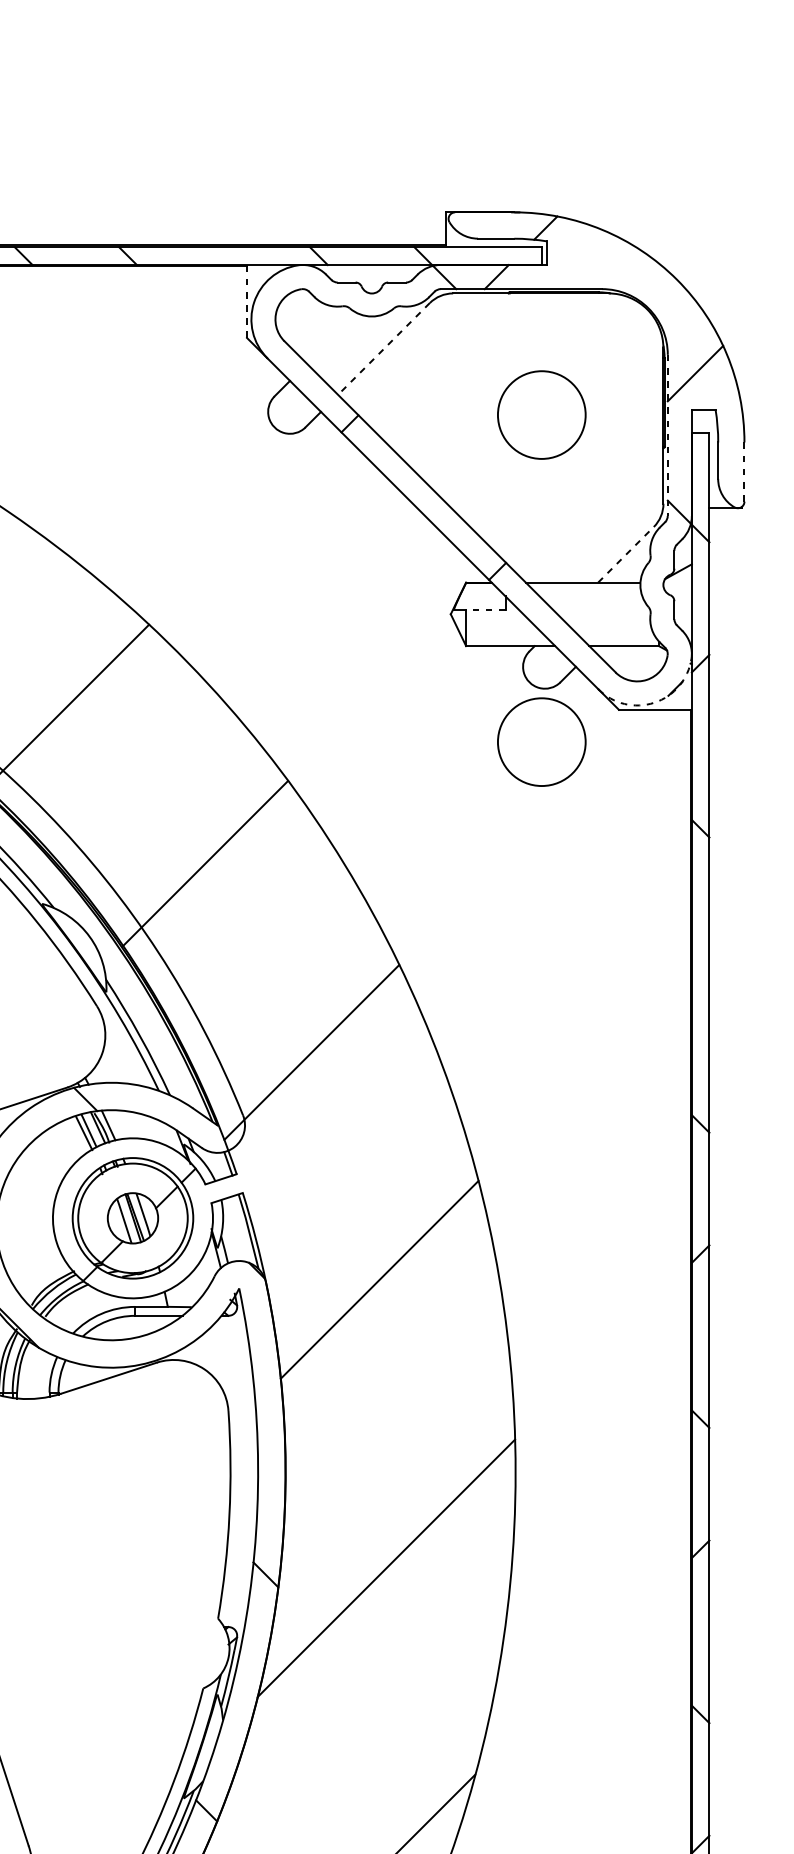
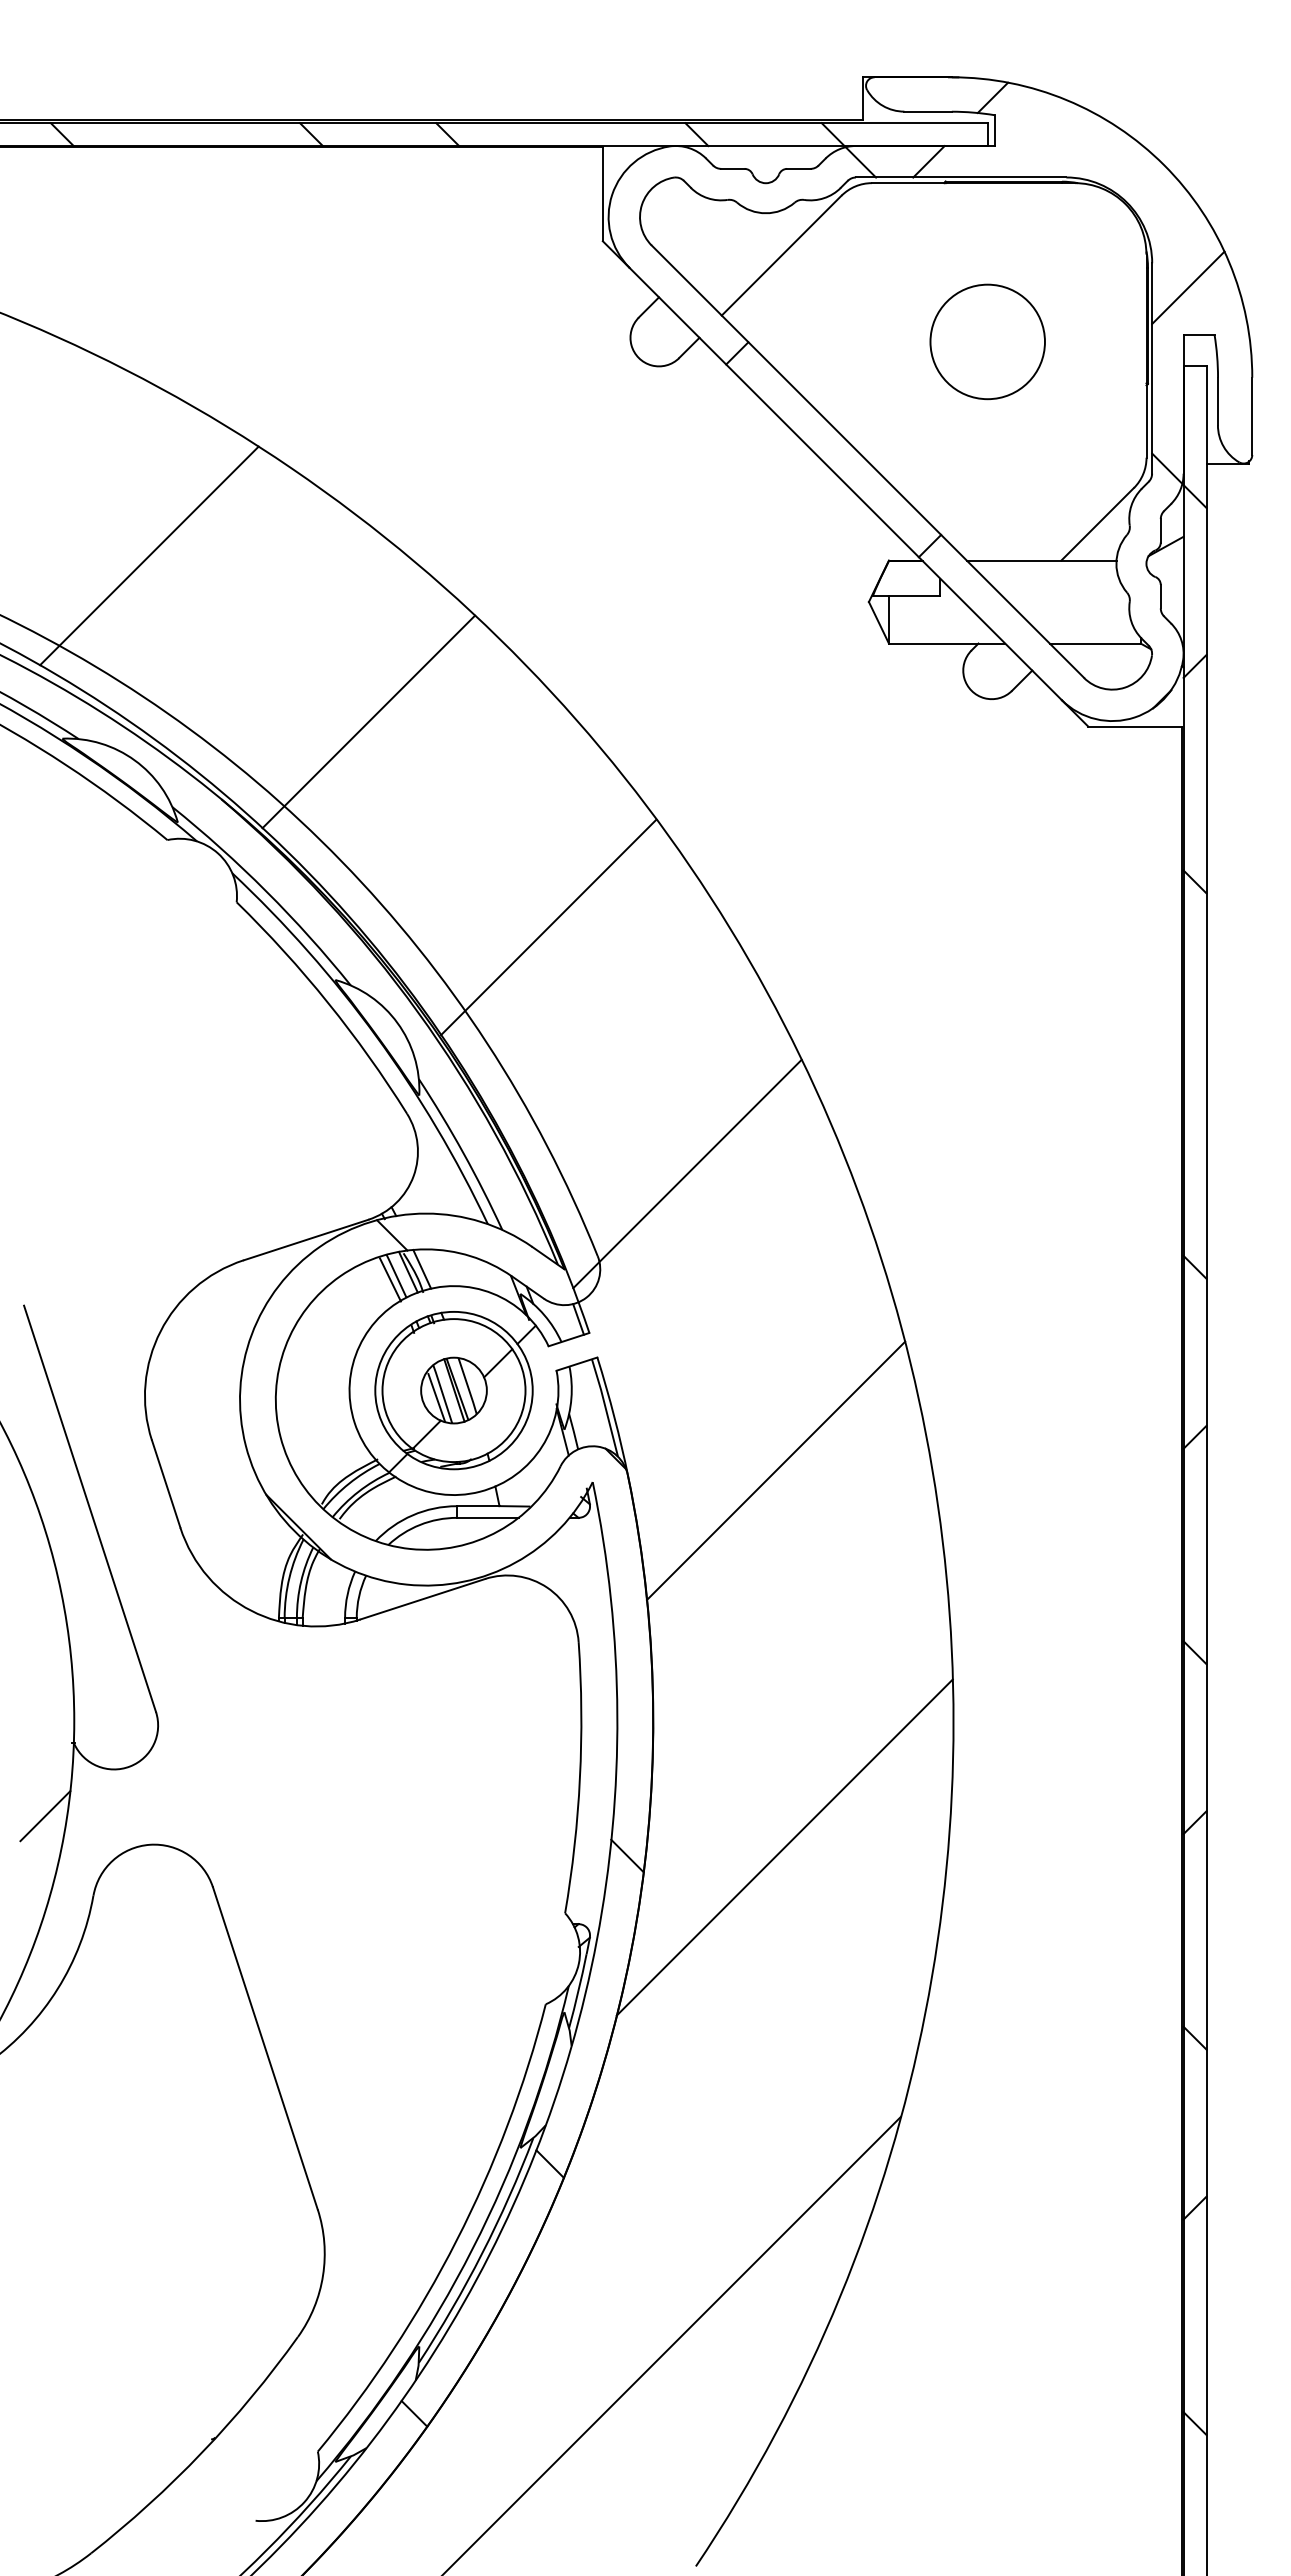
line: (246, 302) -> (602, 194), dashed -> solid
line: (383, 348) -> (781, 255), dashed -> solid
line: (668, 436) -> (1152, 369), dashed -> solid
line: (744, 472) -> (1252, 416), dashed -> solid
line: (626, 554) -> (1098, 523), dashed -> solid
line: (485, 610) -> (914, 596), dashed -> solid
arc: (654, 702) -> (1134, 717), dashed -> solid
circle: (541, 741) -> (987, 768), removed
line: (119, 1223) -> (436, 1397), added

